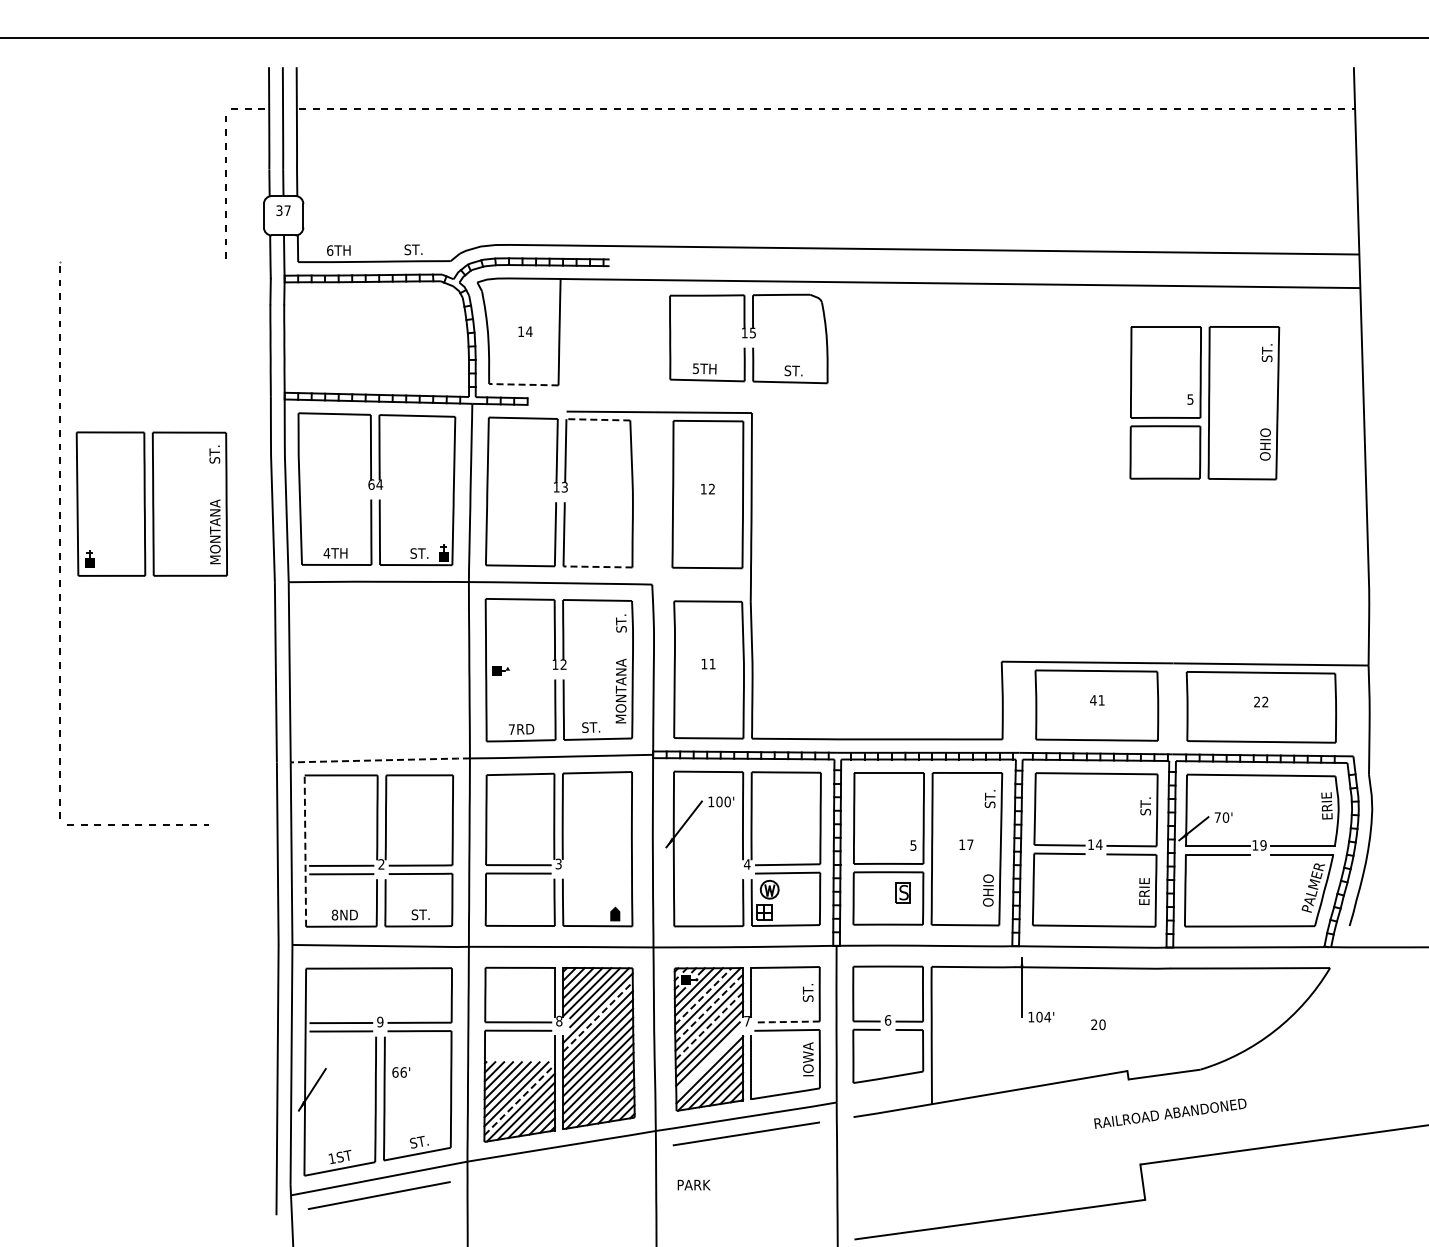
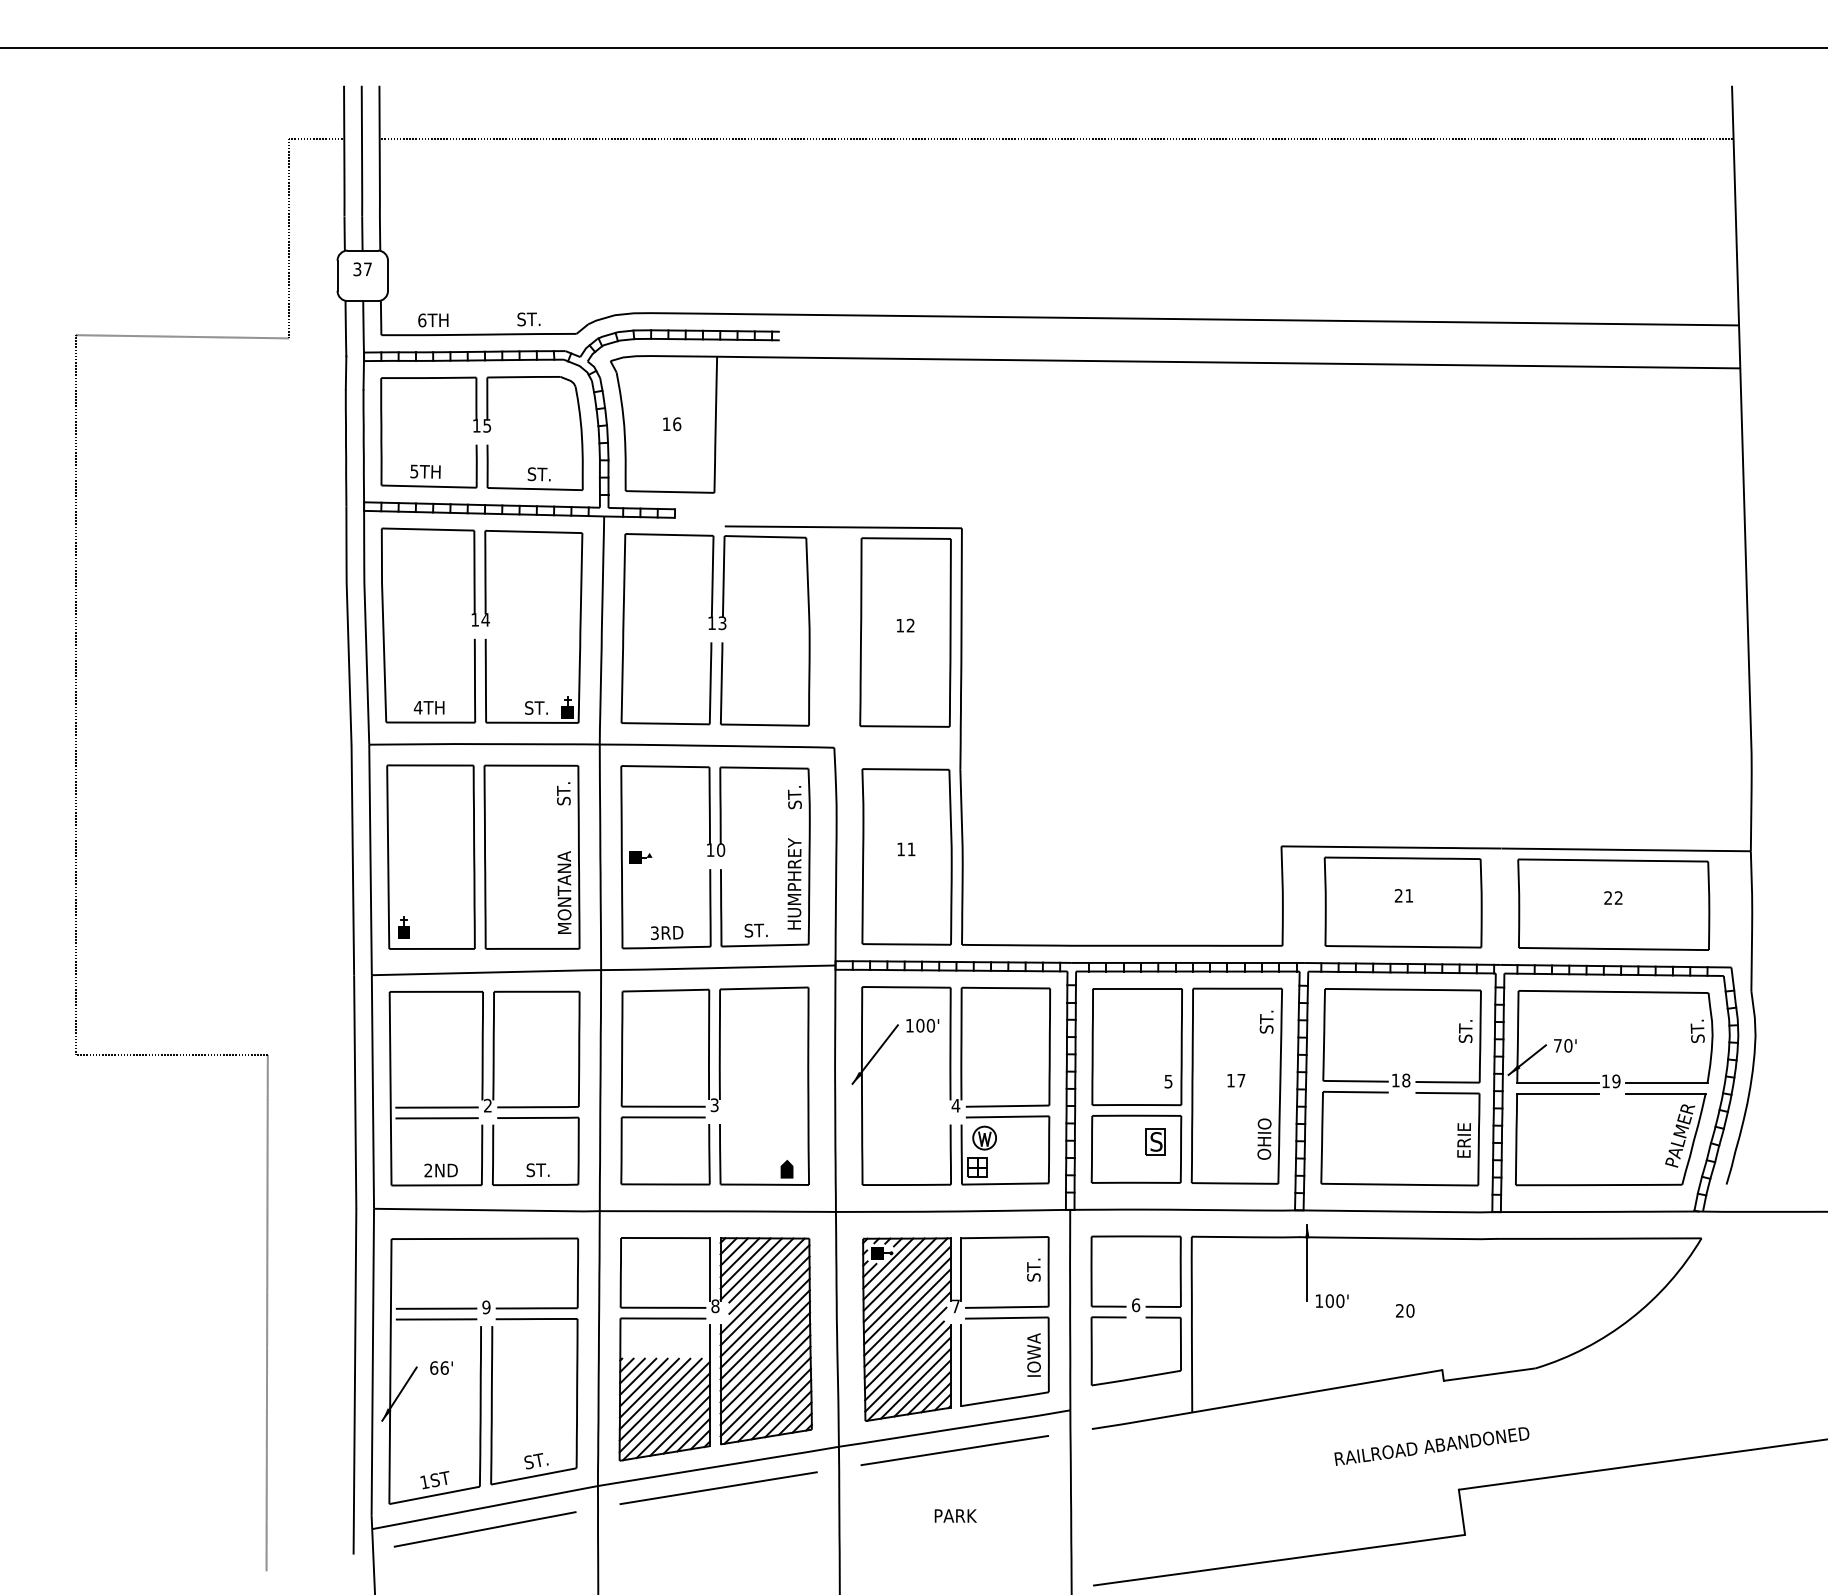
line: (142, 263) -> (182, 336), added
text: (529, 331) -> (677, 423), 14 -> 16
part: (748, 338) -> (481, 432), moved
line: (522, 384) -> (668, 491), dashed -> solid
part: (1204, 403) -> (1540, 516), removed
line: (598, 419) -> (765, 536), dashed -> solid
text: (371, 484) -> (475, 619), 64 -> 14
part: (151, 503) -> (482, 856), moved
line: (597, 566) -> (764, 724), dashed -> solid
text: (563, 664) -> (720, 849), 12 -> 10
text: (620, 690) -> (793, 883), MONTANA -> HUMPHREY
text: (1093, 700) -> (1398, 896), 41 -> 21
text: (511, 729) -> (654, 933), 7RD -> 3RD
line: (380, 760) -> (486, 972), dashed -> solid
text: (1326, 805) -> (1696, 1030), ERIE -> ST.
text: (1098, 844) -> (1405, 1080), 14 -> 18
line: (305, 851) -> (390, 1089), dashed -> solid
text: (334, 914) -> (427, 1169), 8ND -> 2ND
line: (703, 996) -> (899, 1274), dashed -> solid
line: (709, 1008) -> (907, 1290), dashed -> solid
line: (598, 1016) -> (765, 1300), dashed -> solid
text: (1047, 1016) -> (1340, 1300), 104' -> 100'
line: (786, 1022) -> (1006, 1307), dashed -> solid
line: (208, 1026) -> (266, 1313), added
line: (709, 1026) -> (907, 1313), dashed -> solid
line: (706, 1063) -> (903, 1360), added
text: (401, 1072) -> (441, 1368), moved
line: (519, 1099) -> (664, 1406), dashed -> solid
text: (1170, 1113) -> (1432, 1446), moved
line: (561, 1163) -> (718, 1488), added
text: (693, 1184) -> (954, 1515), moved

